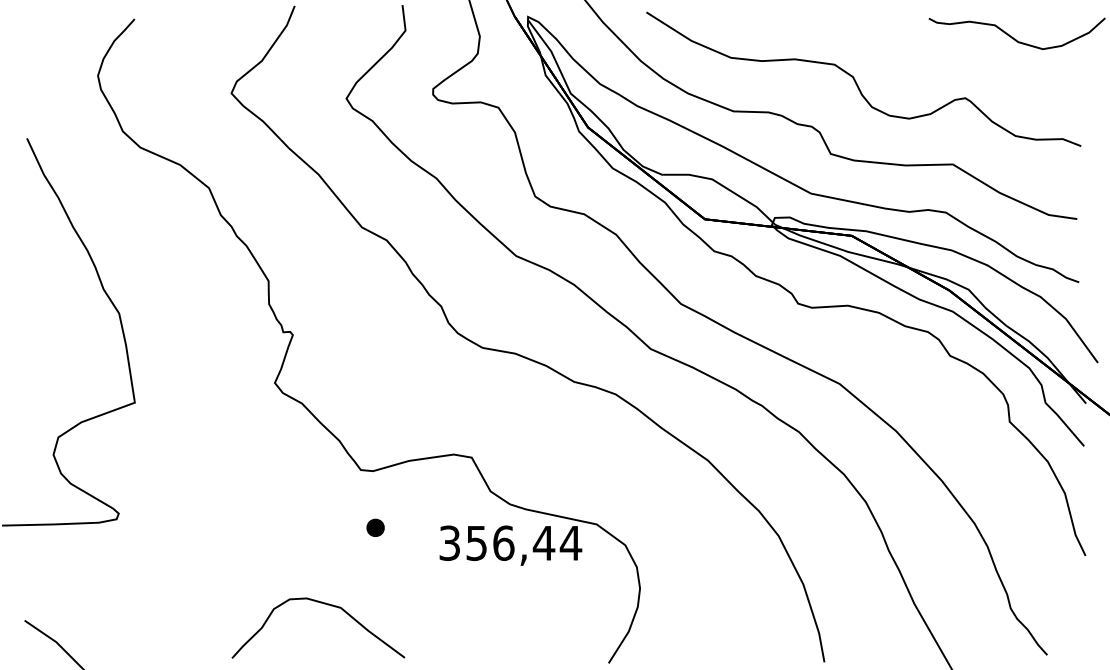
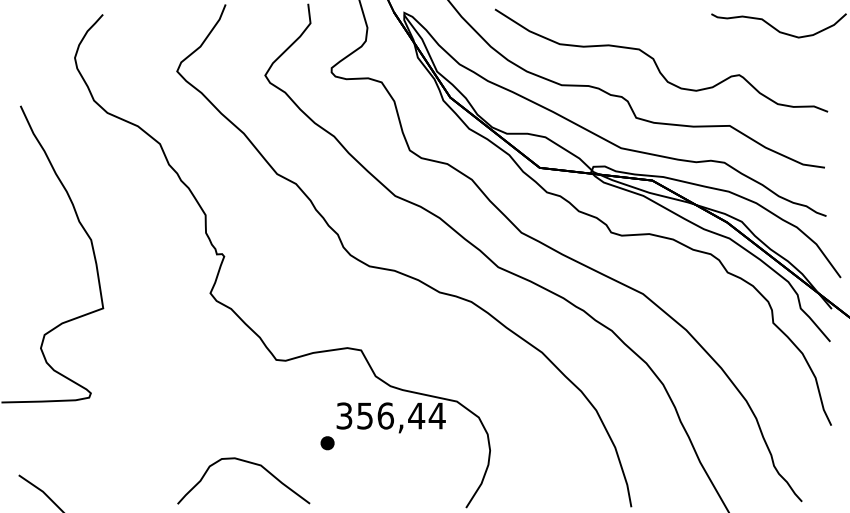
part: (375, 528) -> (327, 443), moved

